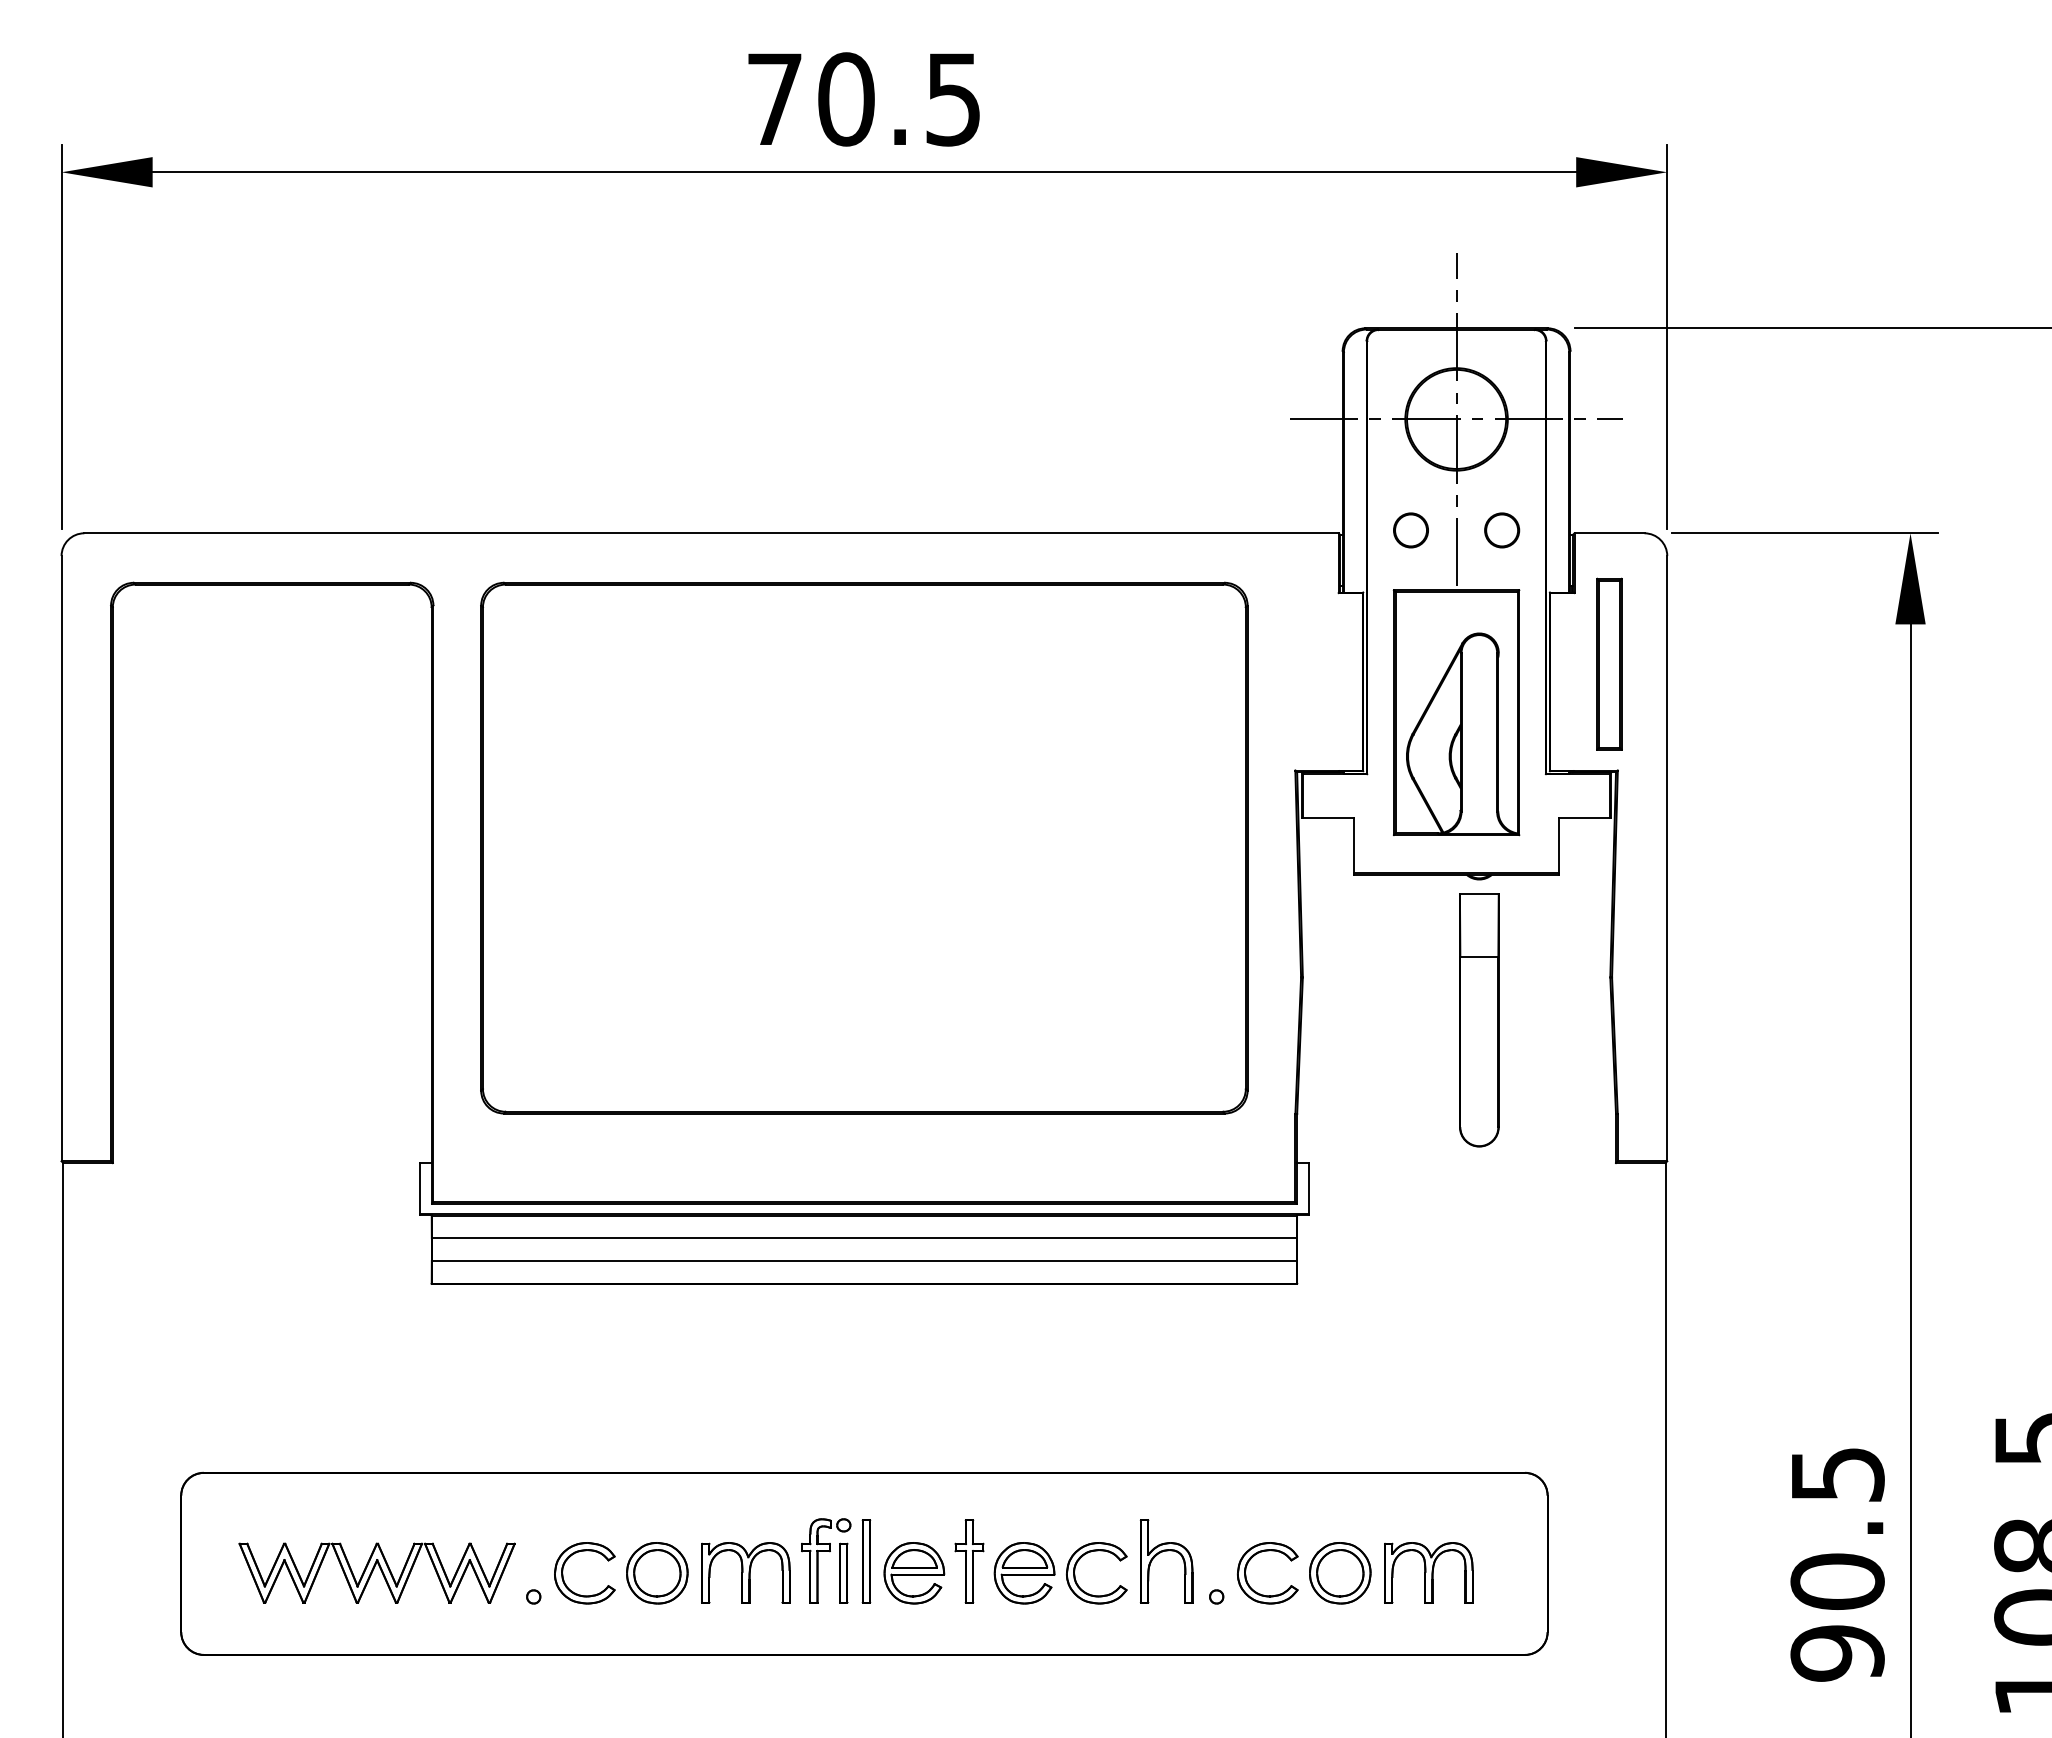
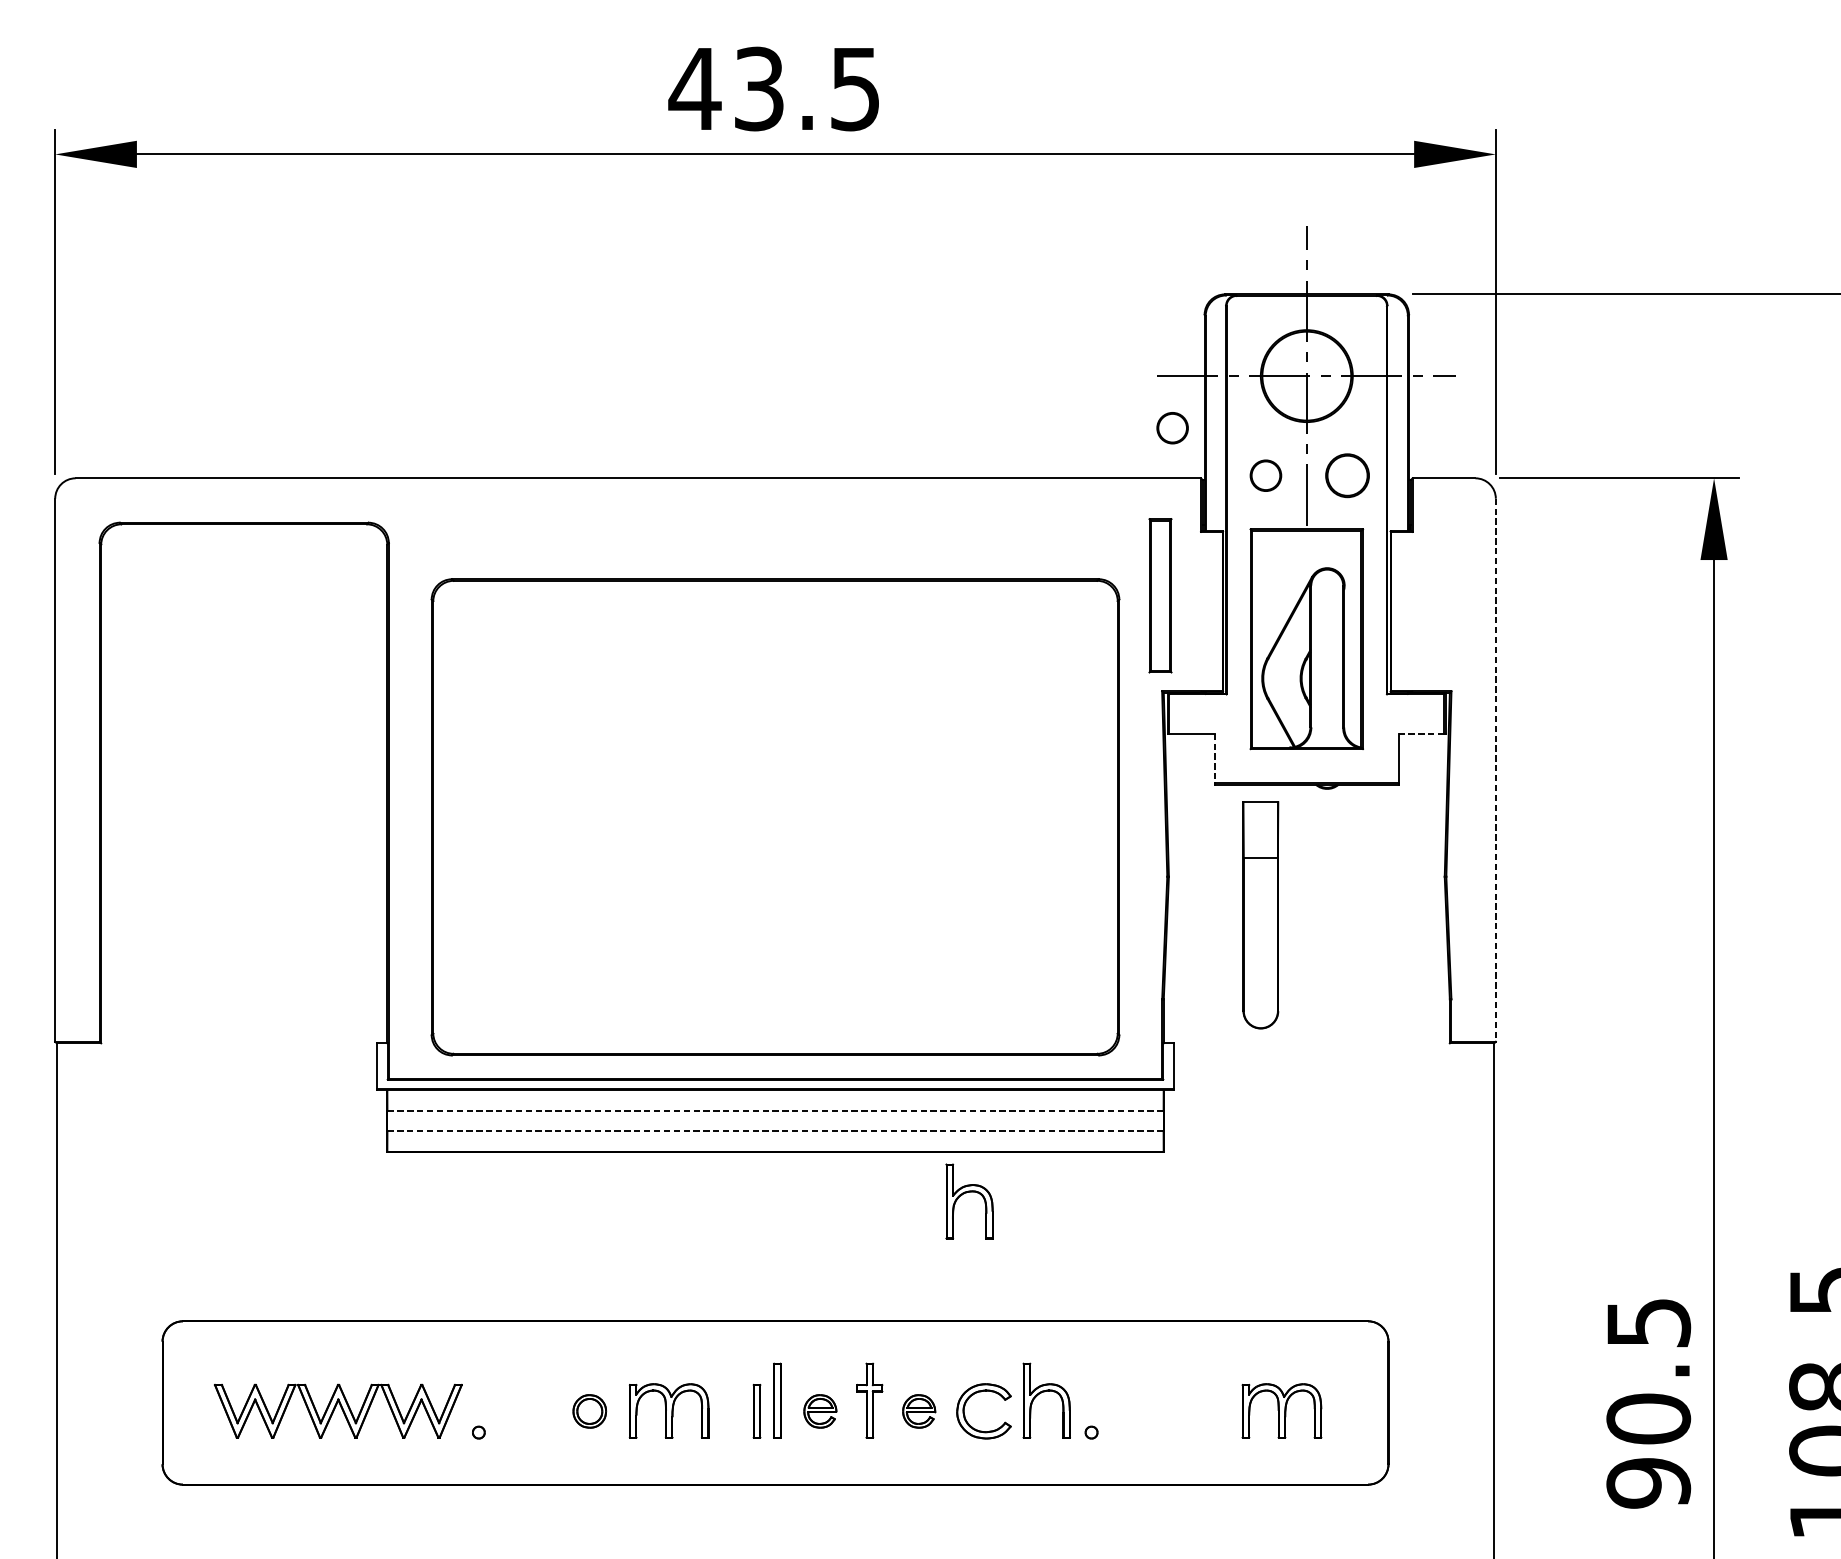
text: (809, 99) -> (726, 89), 70.5 -> 43.5
circle: (1306, 477) -> (1172, 428), added
circle: (1502, 530) -> (1348, 475), size x1.4
part: (1609, 663) -> (1160, 595), moved
line: (1583, 818) -> (1420, 734), solid -> dashed
line: (1354, 845) -> (1215, 758), solid -> dashed
part: (864, 847) -> (775, 816), moved
line: (1667, 858) -> (1496, 770), solid -> dashed
part: (1479, 1020) -> (1260, 915), moved
line: (864, 1238) -> (775, 1111), solid -> dashed
line: (864, 1261) -> (775, 1131), solid -> dashed
part: (1076, 1330) -> (965, 1193), added
part: (818, 1560) -> (734, 1399), removed
part: (657, 1573) -> (589, 1411), size x0.6
part: (914, 1573) -> (820, 1411), size x0.6
part: (1024, 1573) -> (919, 1411), size x0.6
part: (1340, 1573) -> (1202, 1411), removed
part: (563, 1574) -> (505, 1412), removed
part: (1246, 1574) -> (1118, 1412), removed

